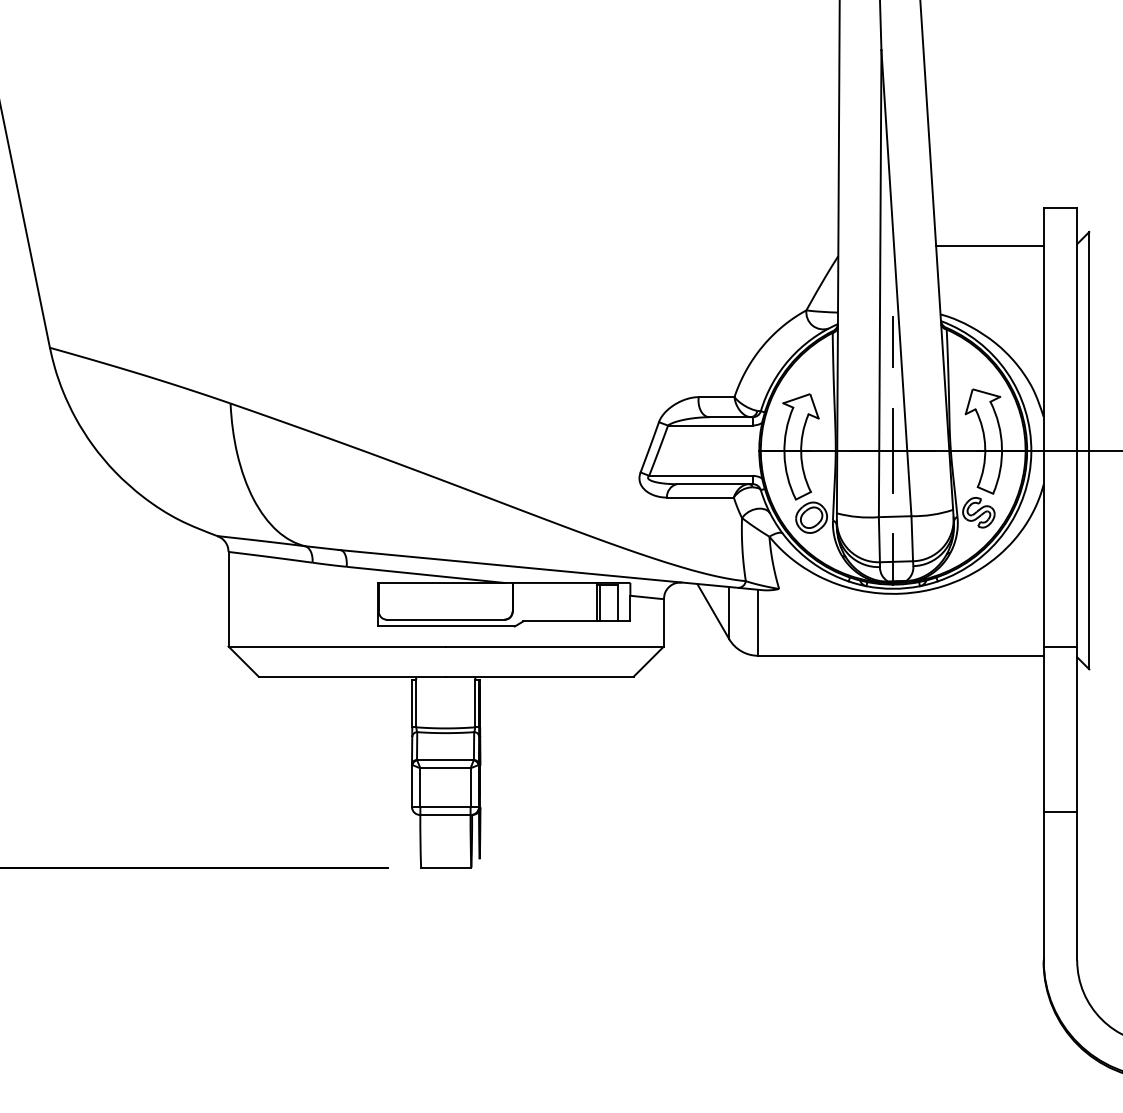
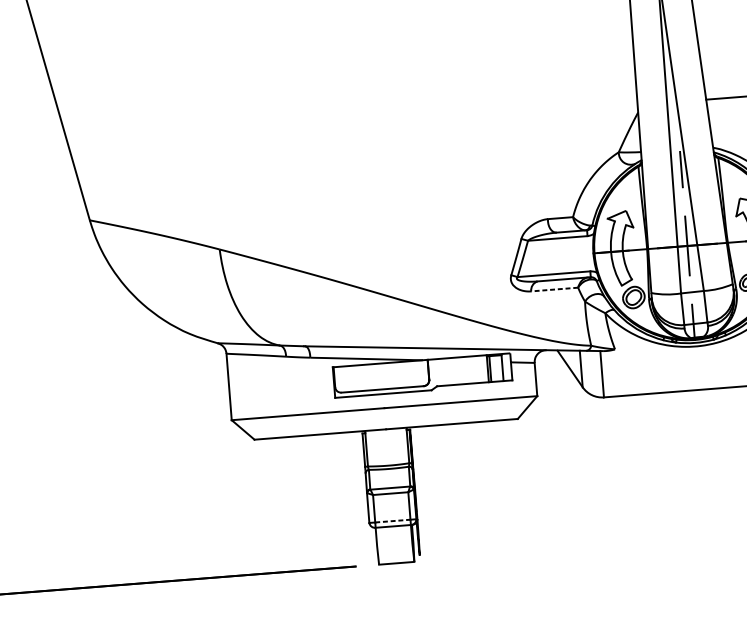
line: (699, 497) -> (554, 289), solid -> dashed
line: (445, 807) -> (392, 521), solid -> dashed

